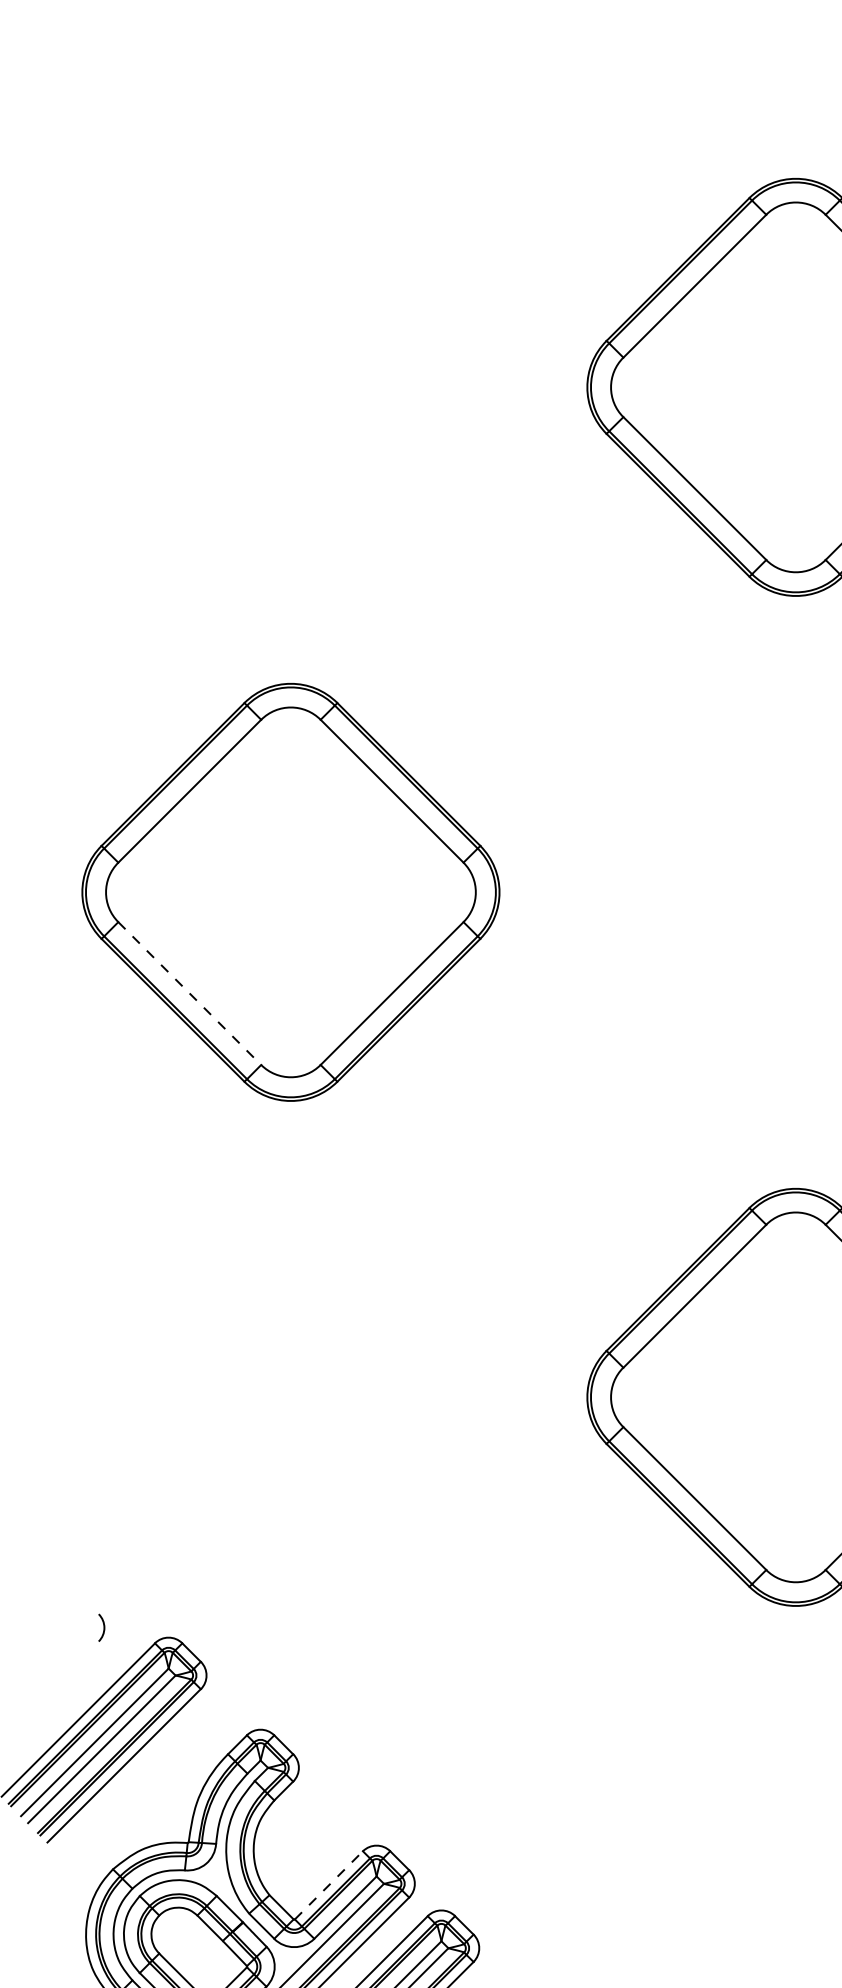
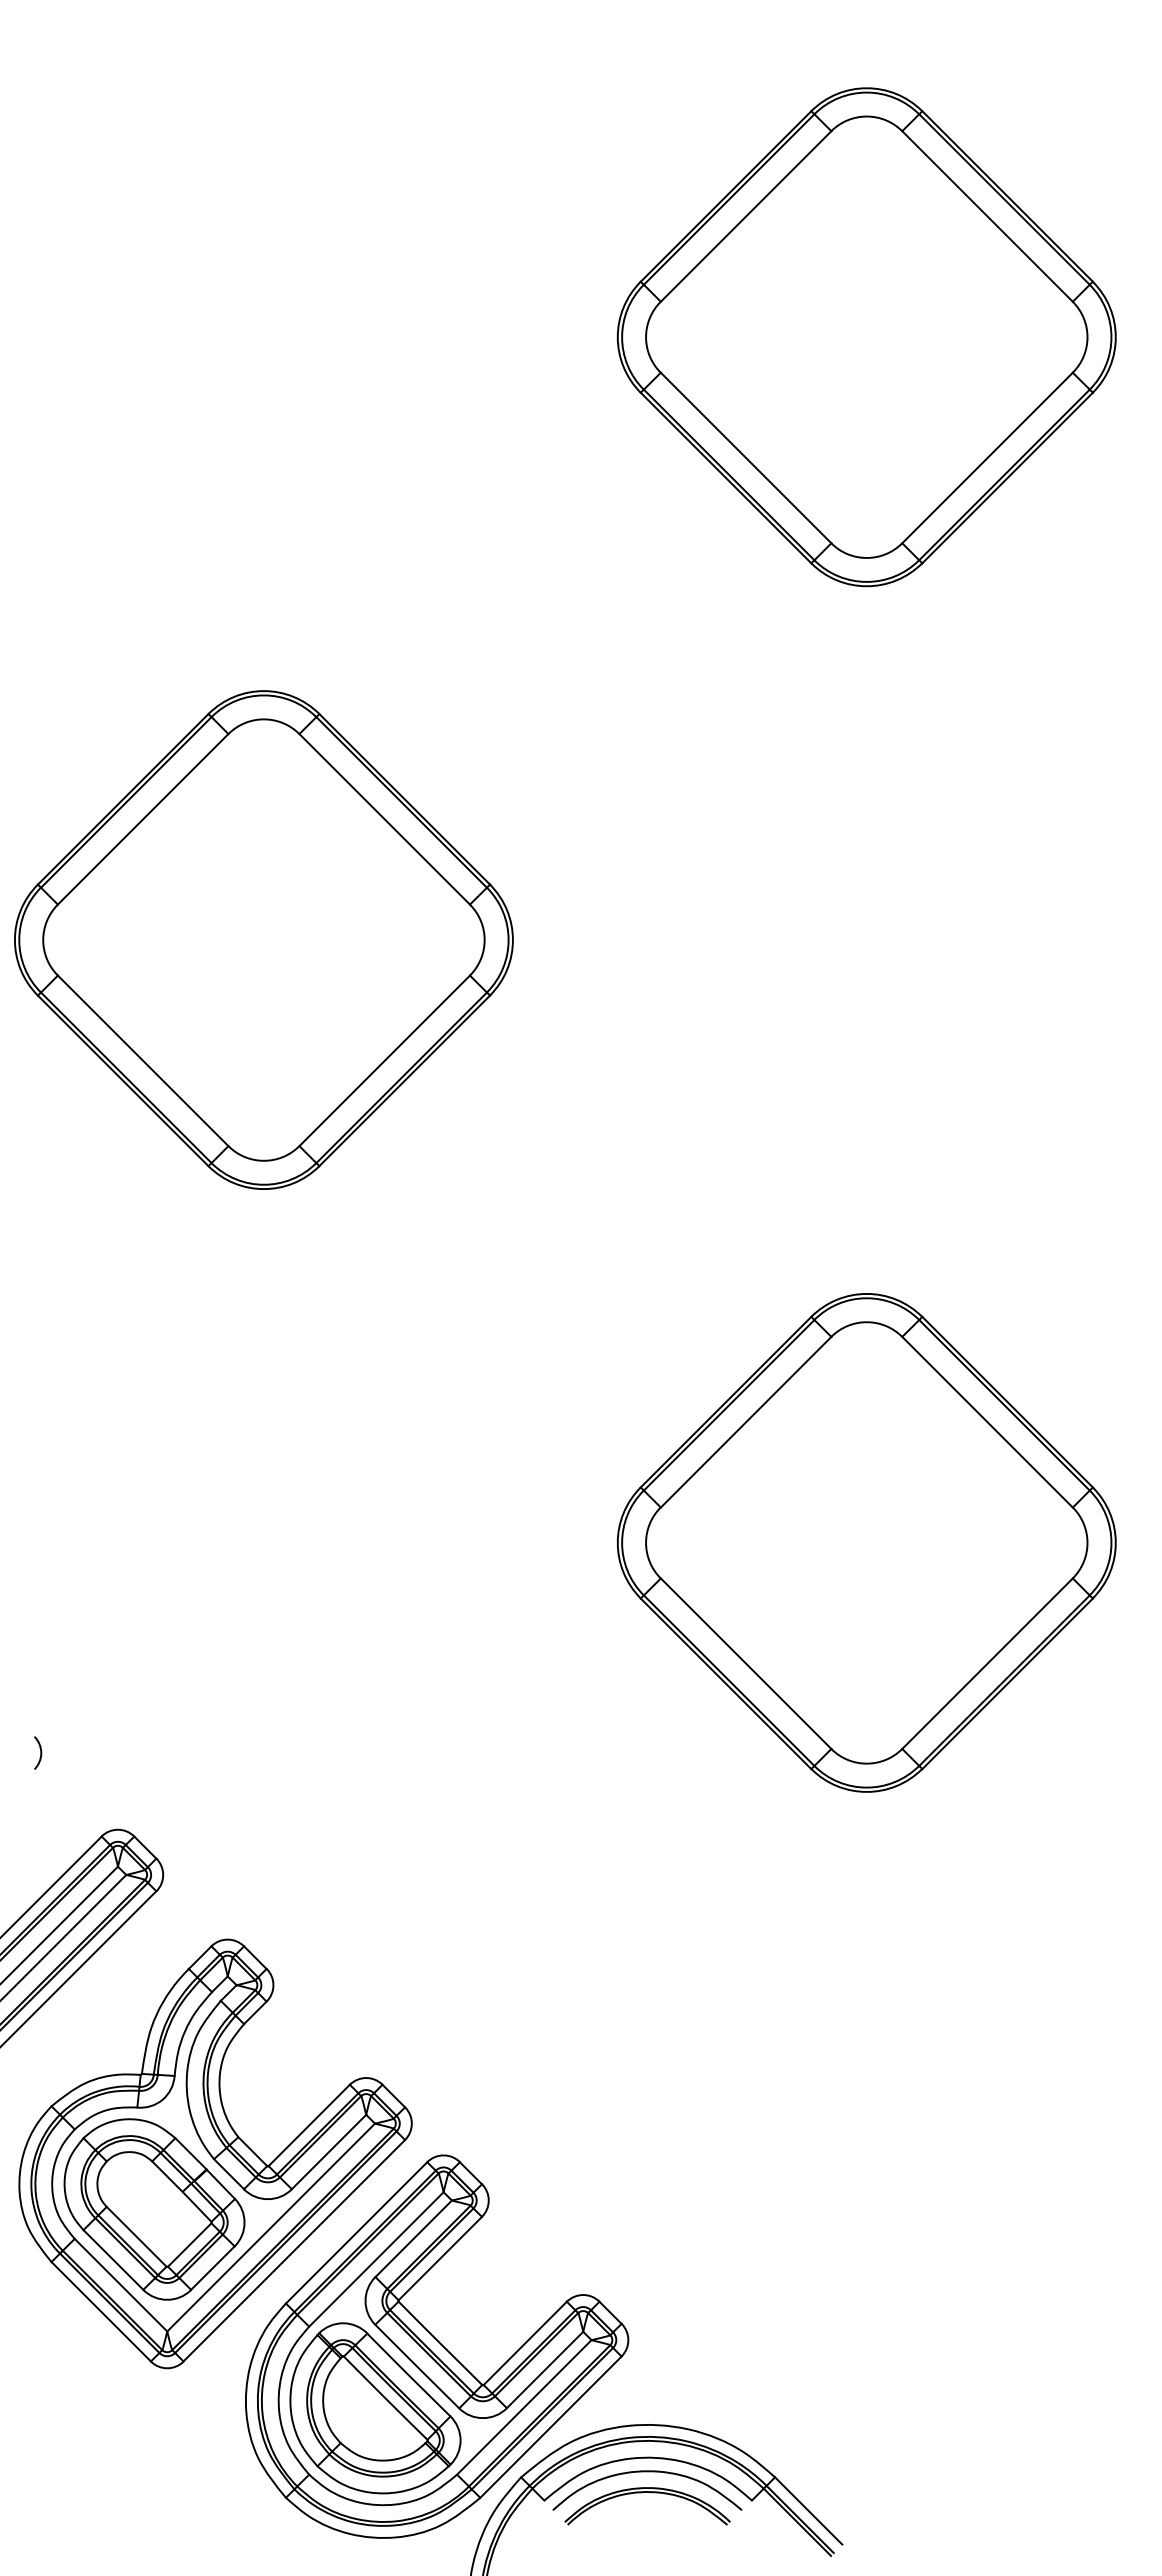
line: (190, 993) -> (143, 1060), dashed -> solid
arc: (103, 1627) -> (40, 1752), moved
line: (329, 1885) -> (309, 2125), dashed -> solid

